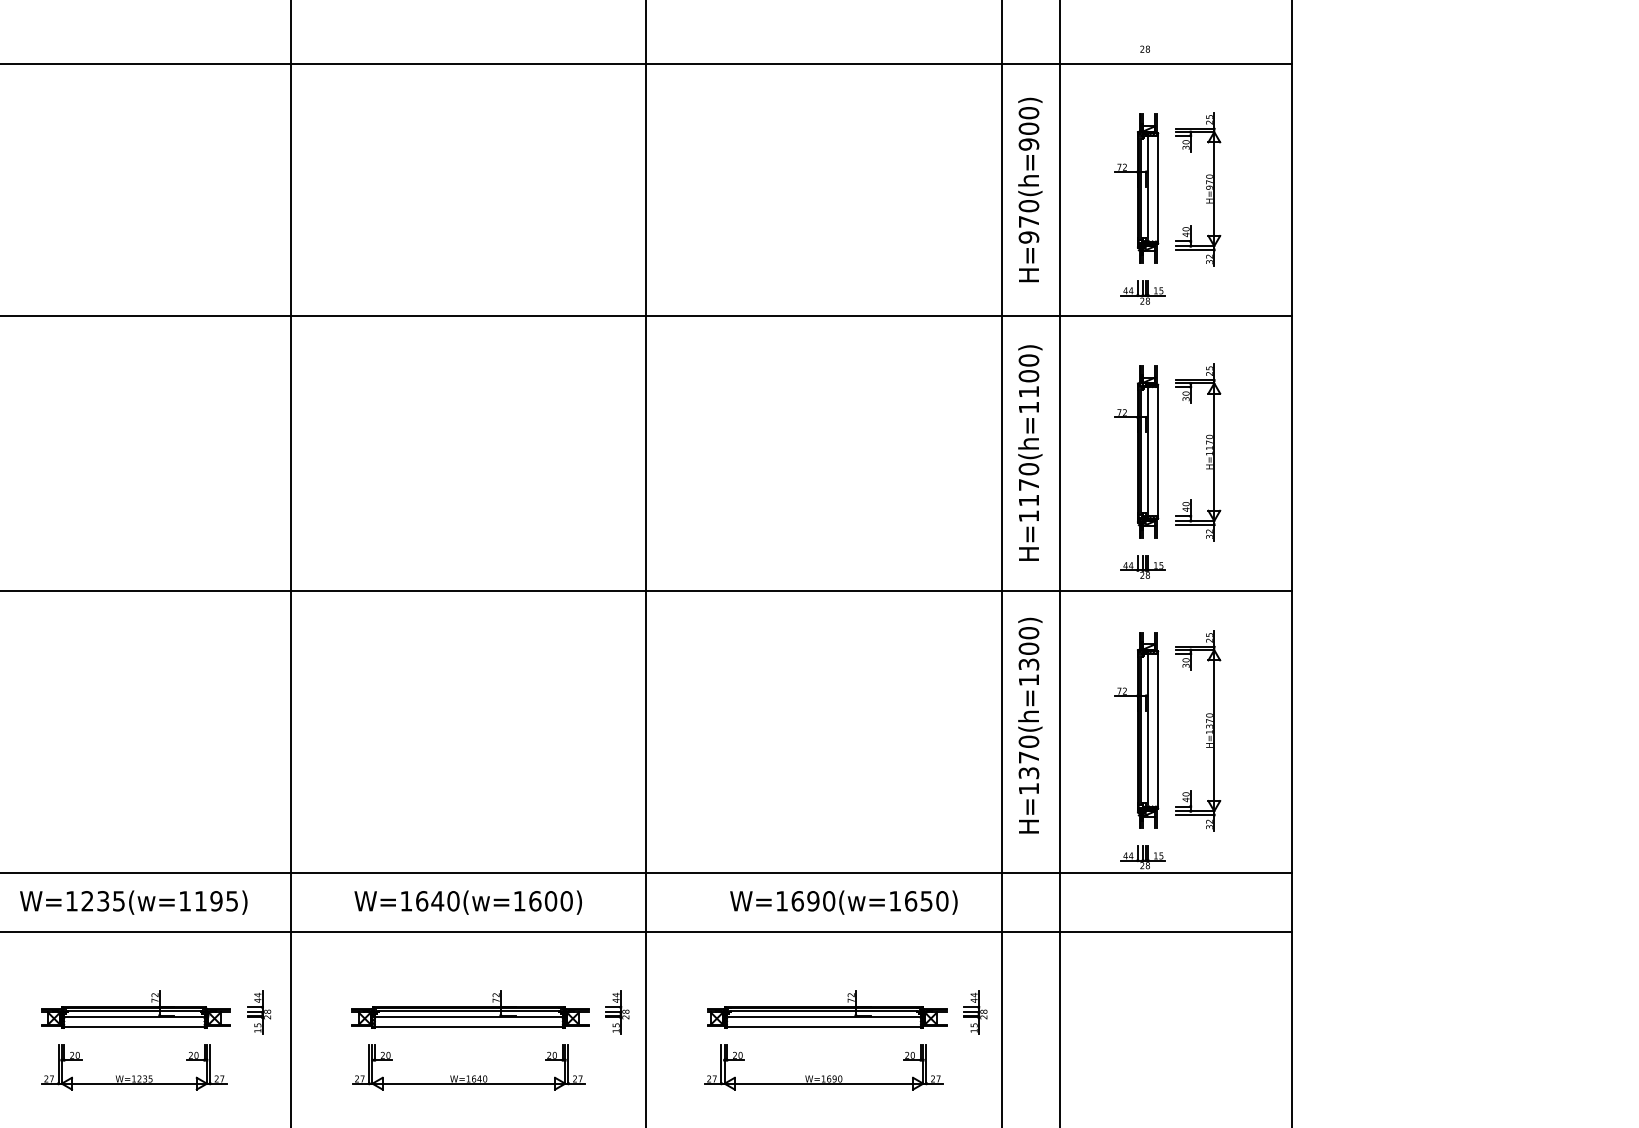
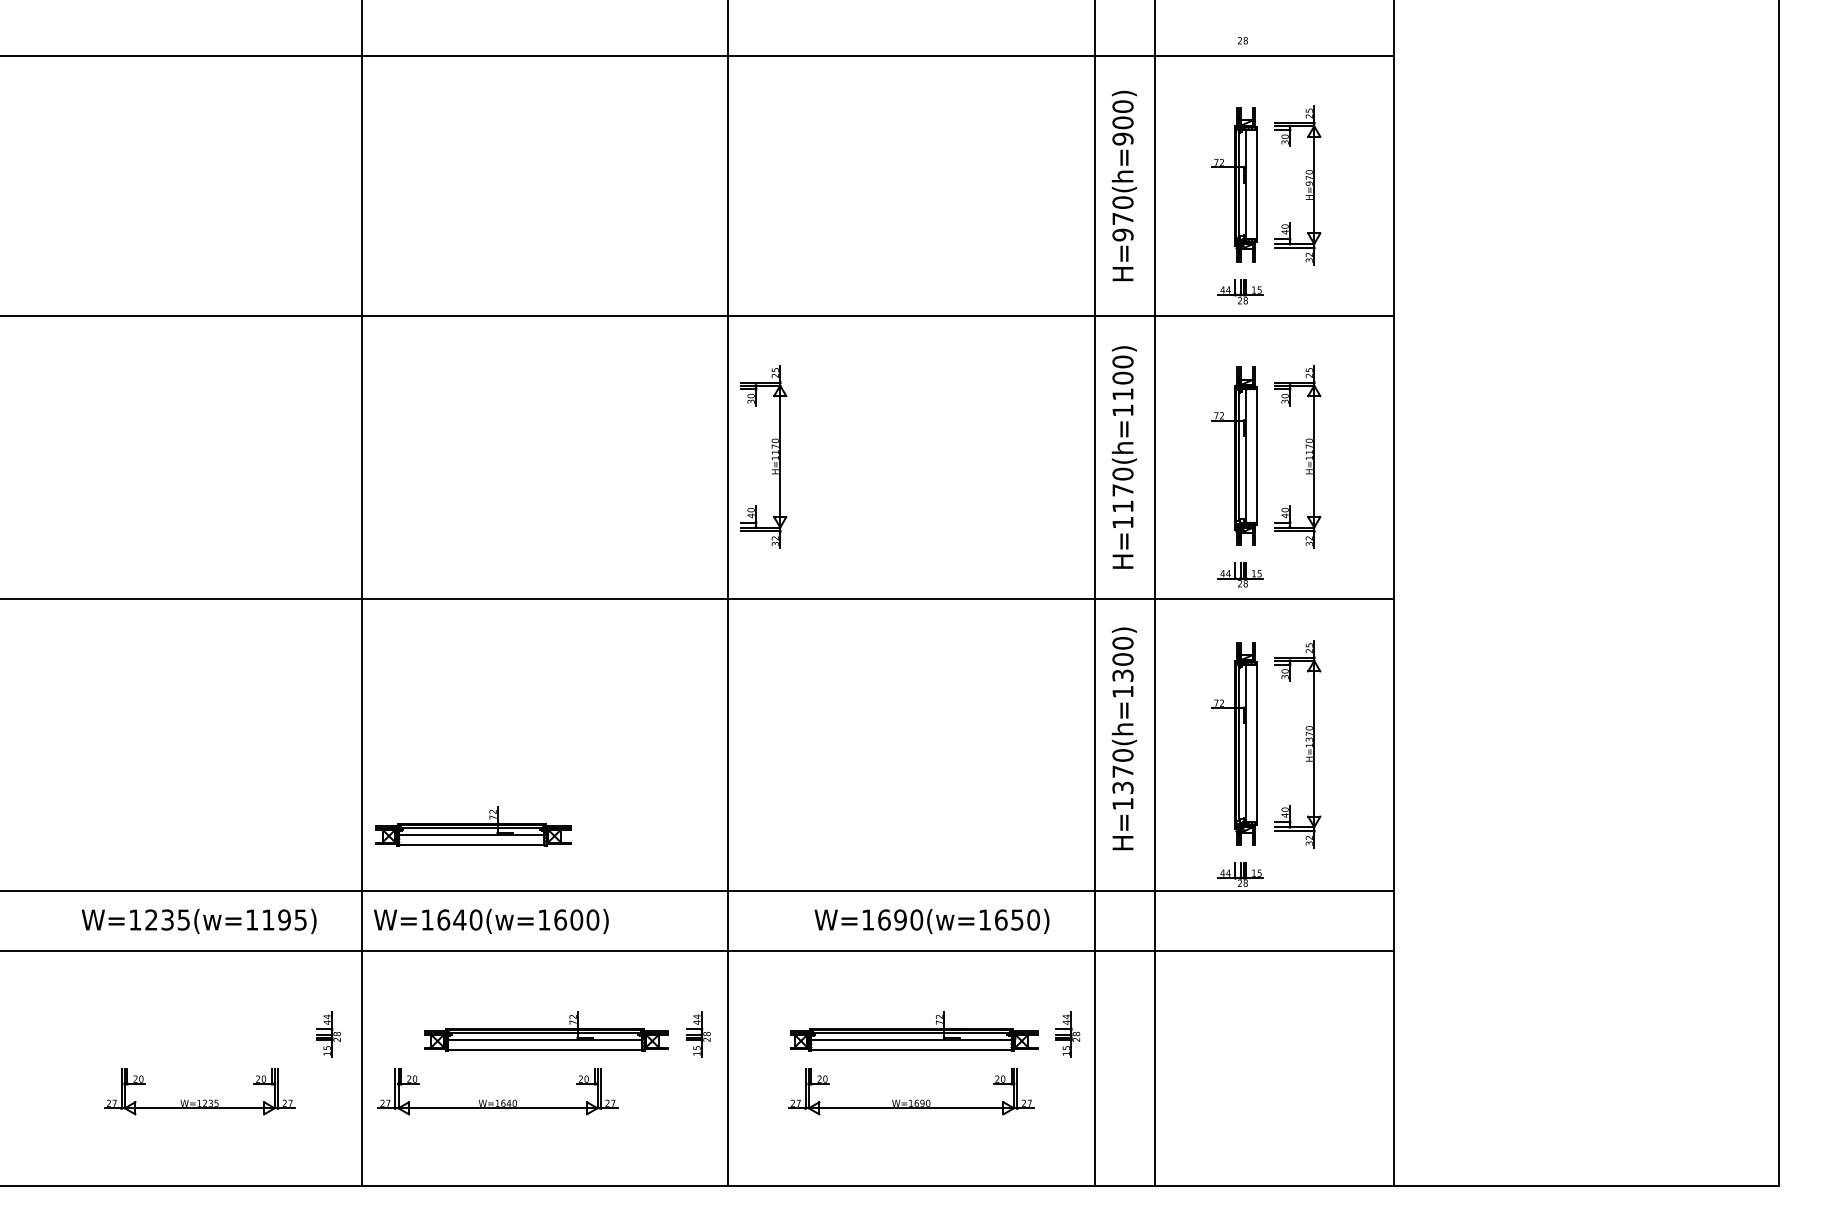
part: (688, 454) -> (771, 458), added
text: (468, 901) -> (491, 920), moved
part: (136, 1009) -> (473, 826), moved
part: (468, 1075) -> (497, 1099), moved

